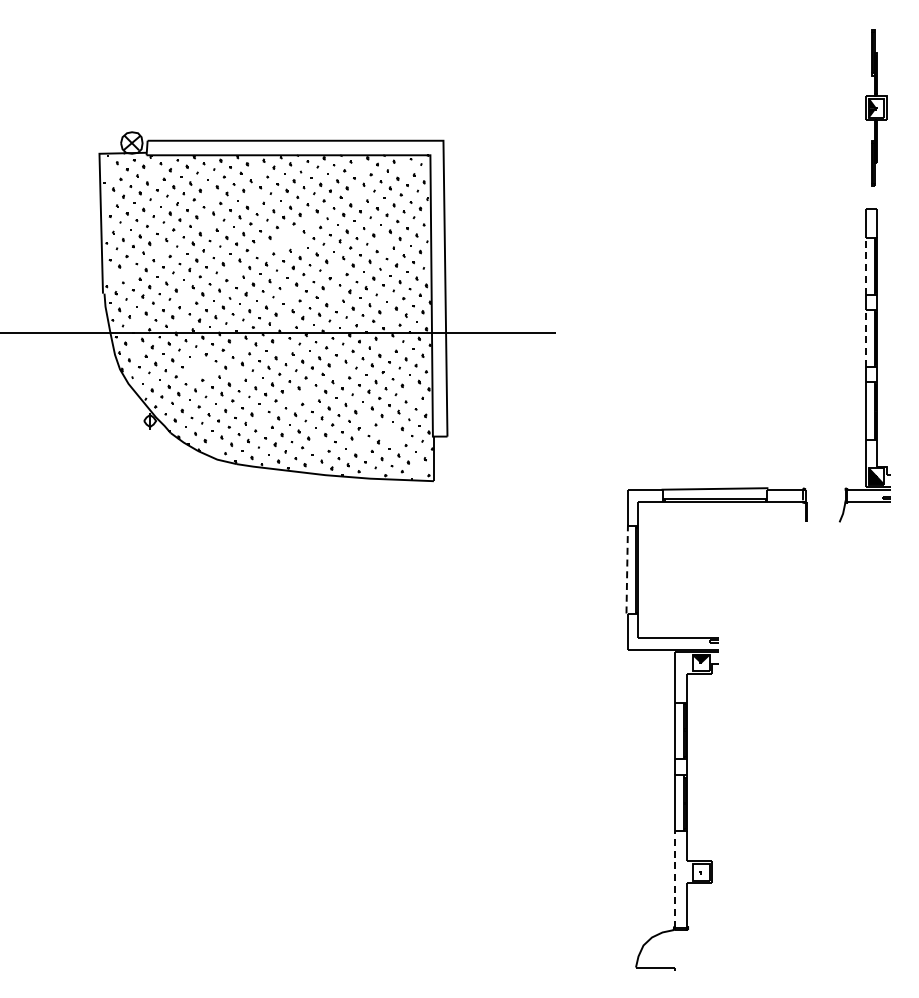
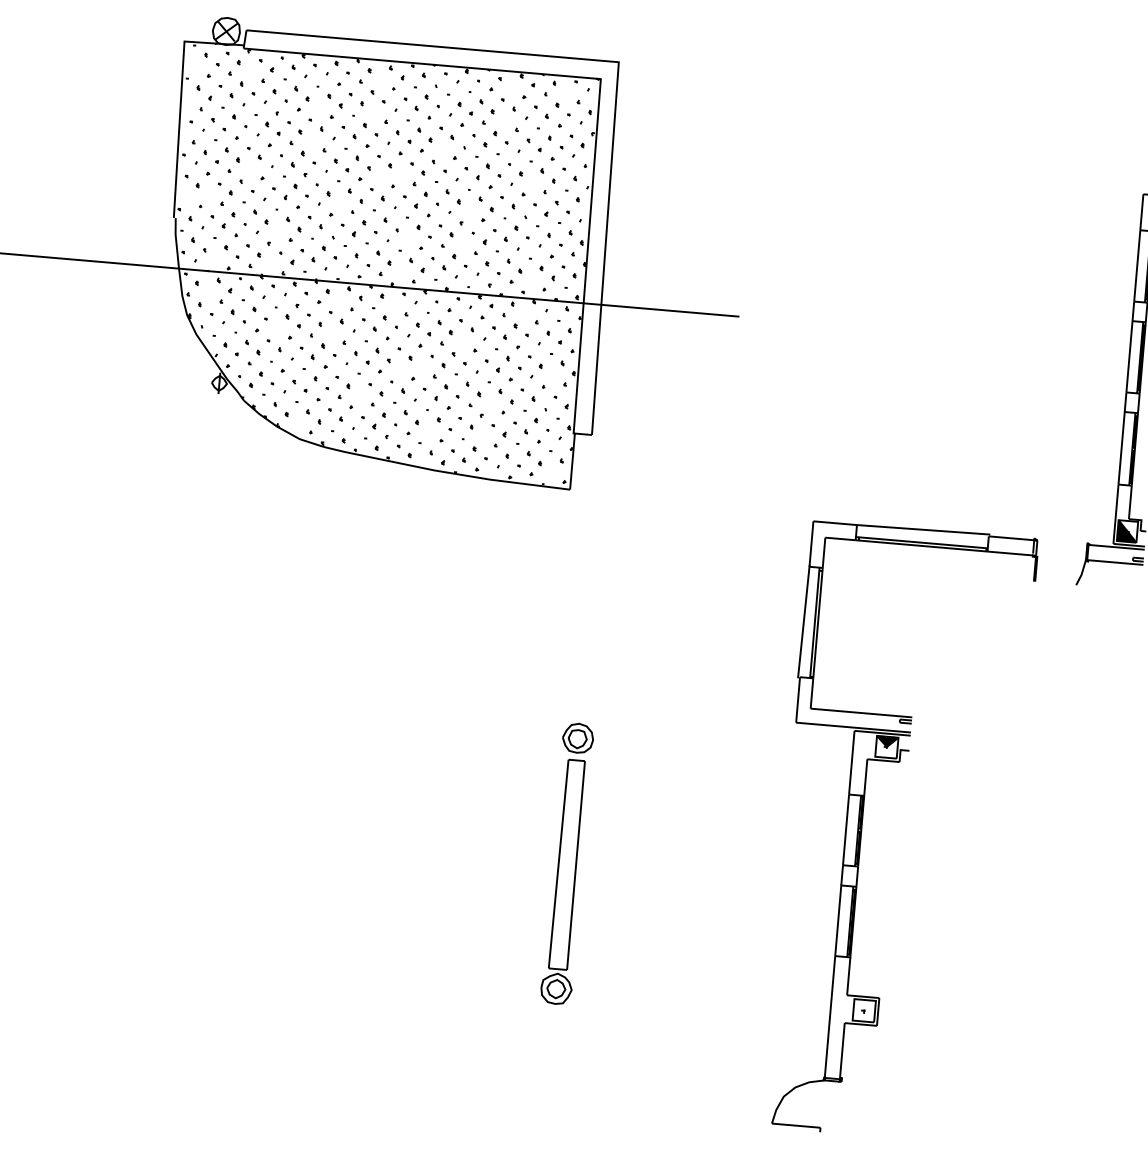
part: (291, 238) -> (417, 168), added
line: (866, 265) -> (1137, 264), dashed -> solid
line: (866, 338) -> (1129, 356), dashed -> solid
part: (203, 366) -> (292, 320), added
part: (390, 435) -> (520, 427), added
line: (627, 569) -> (804, 621), dashed -> solid
part: (456, 776) -> (566, 863), added
line: (674, 879) -> (829, 1016), dashed -> solid

